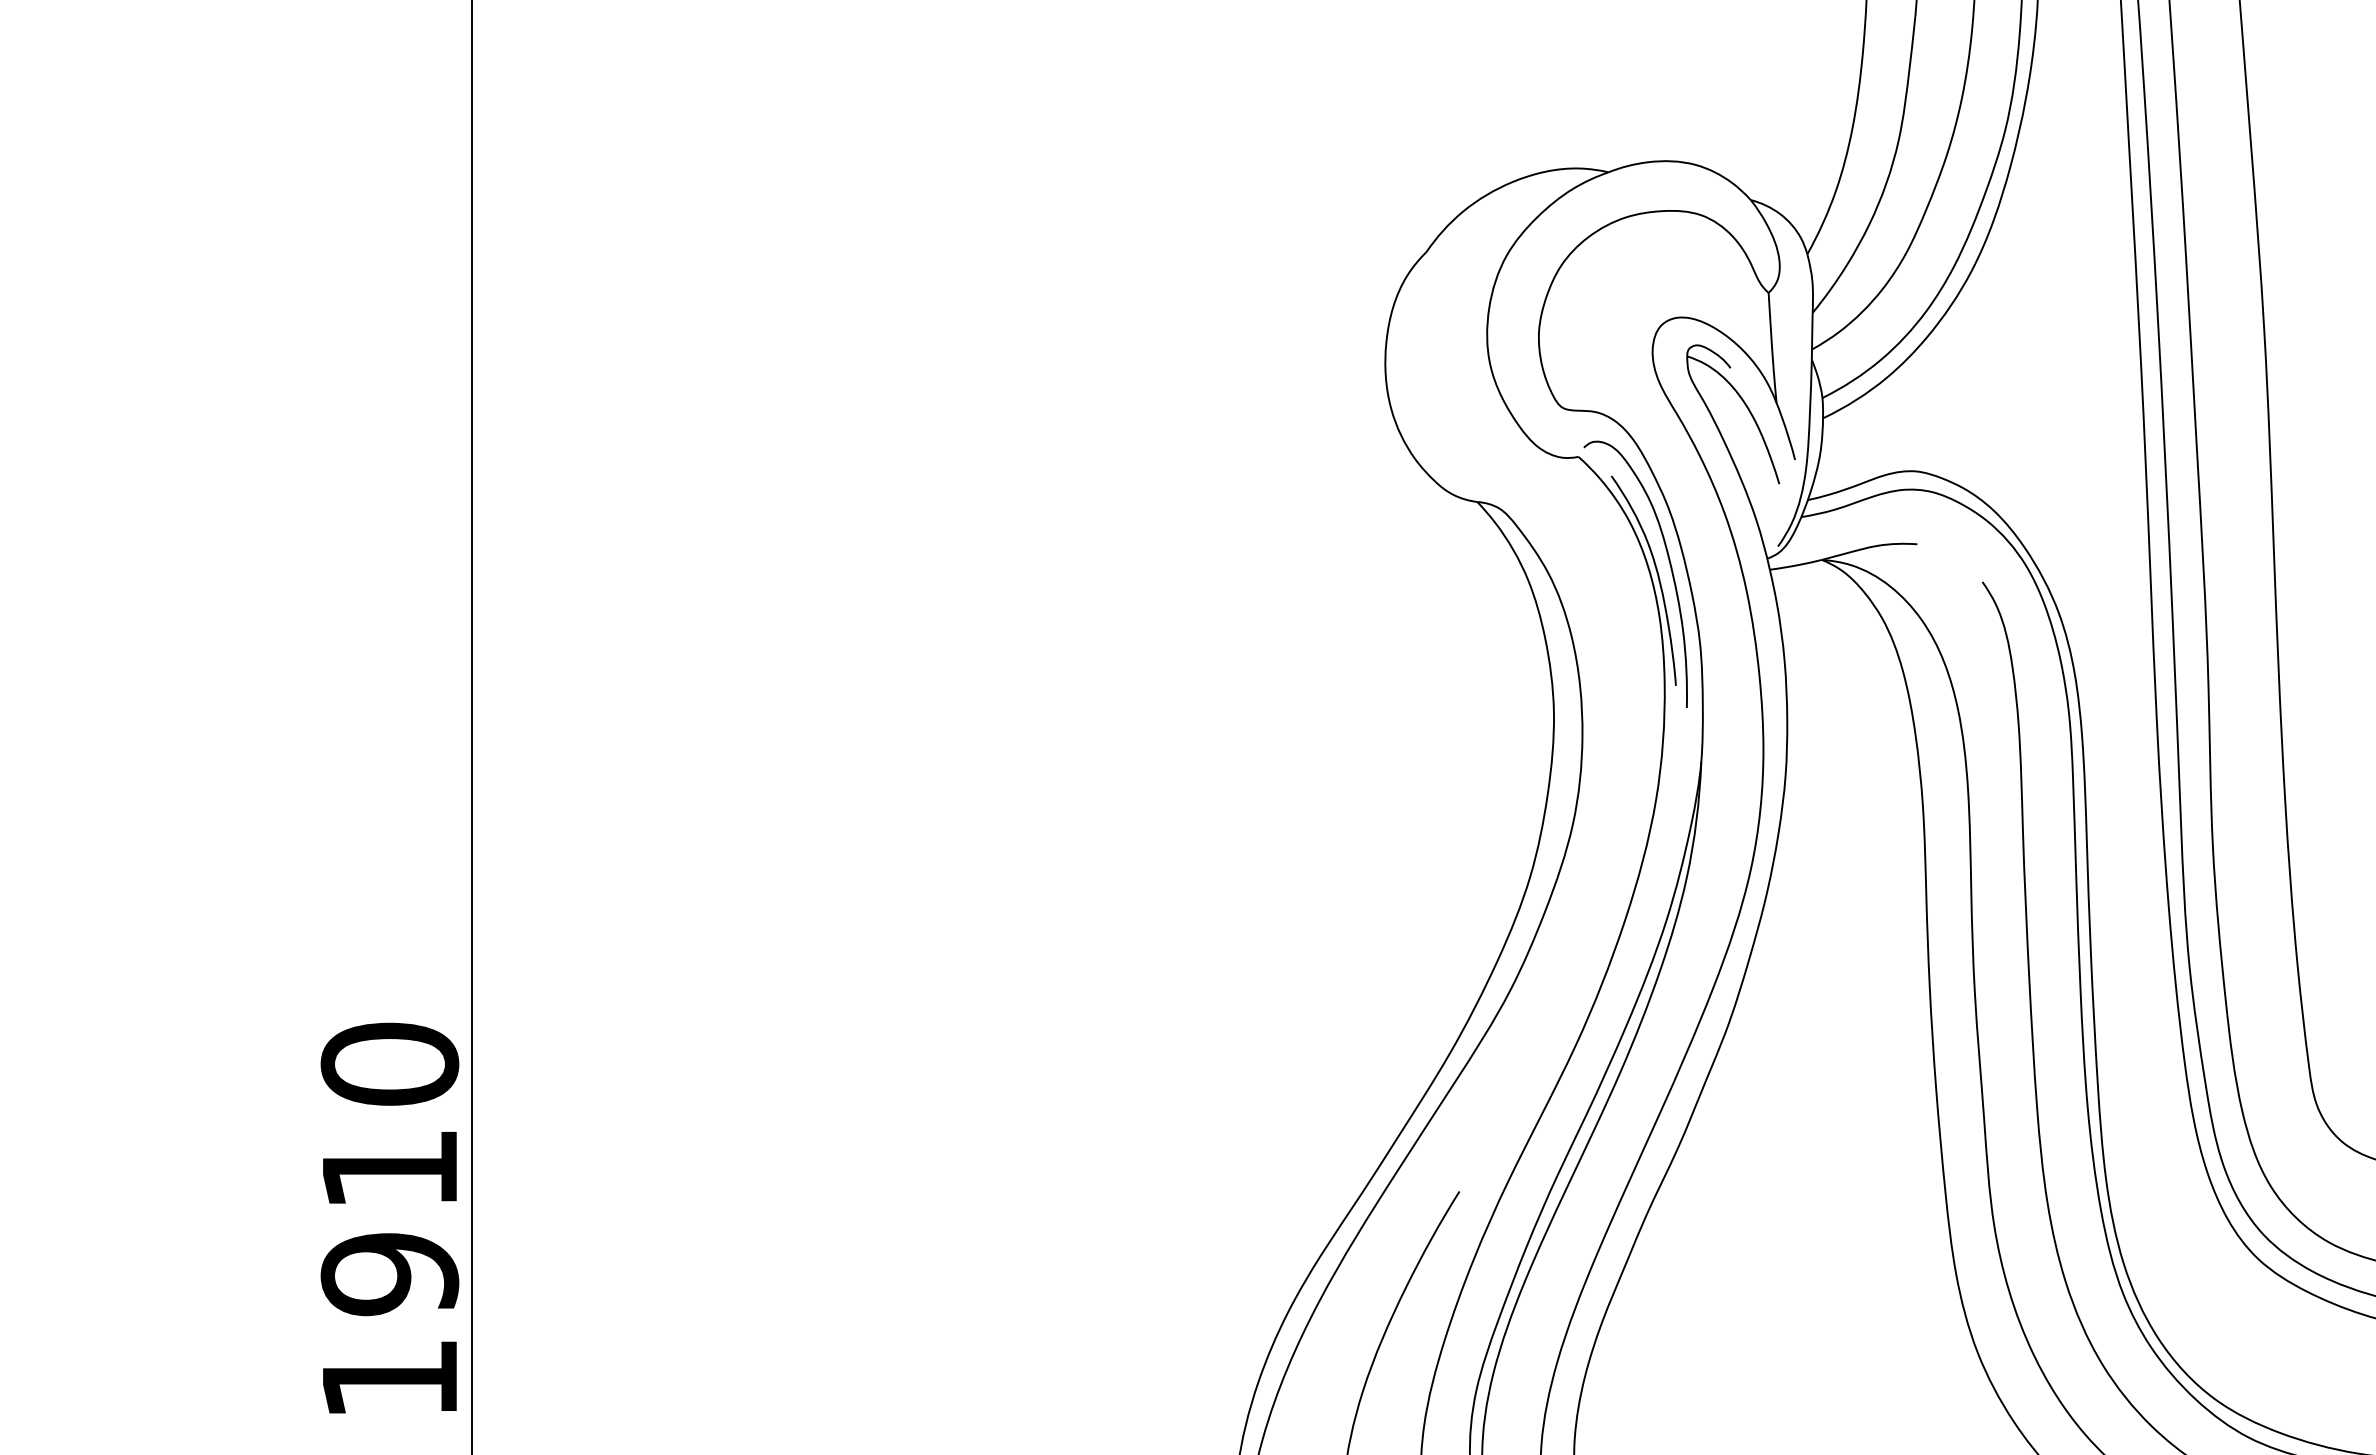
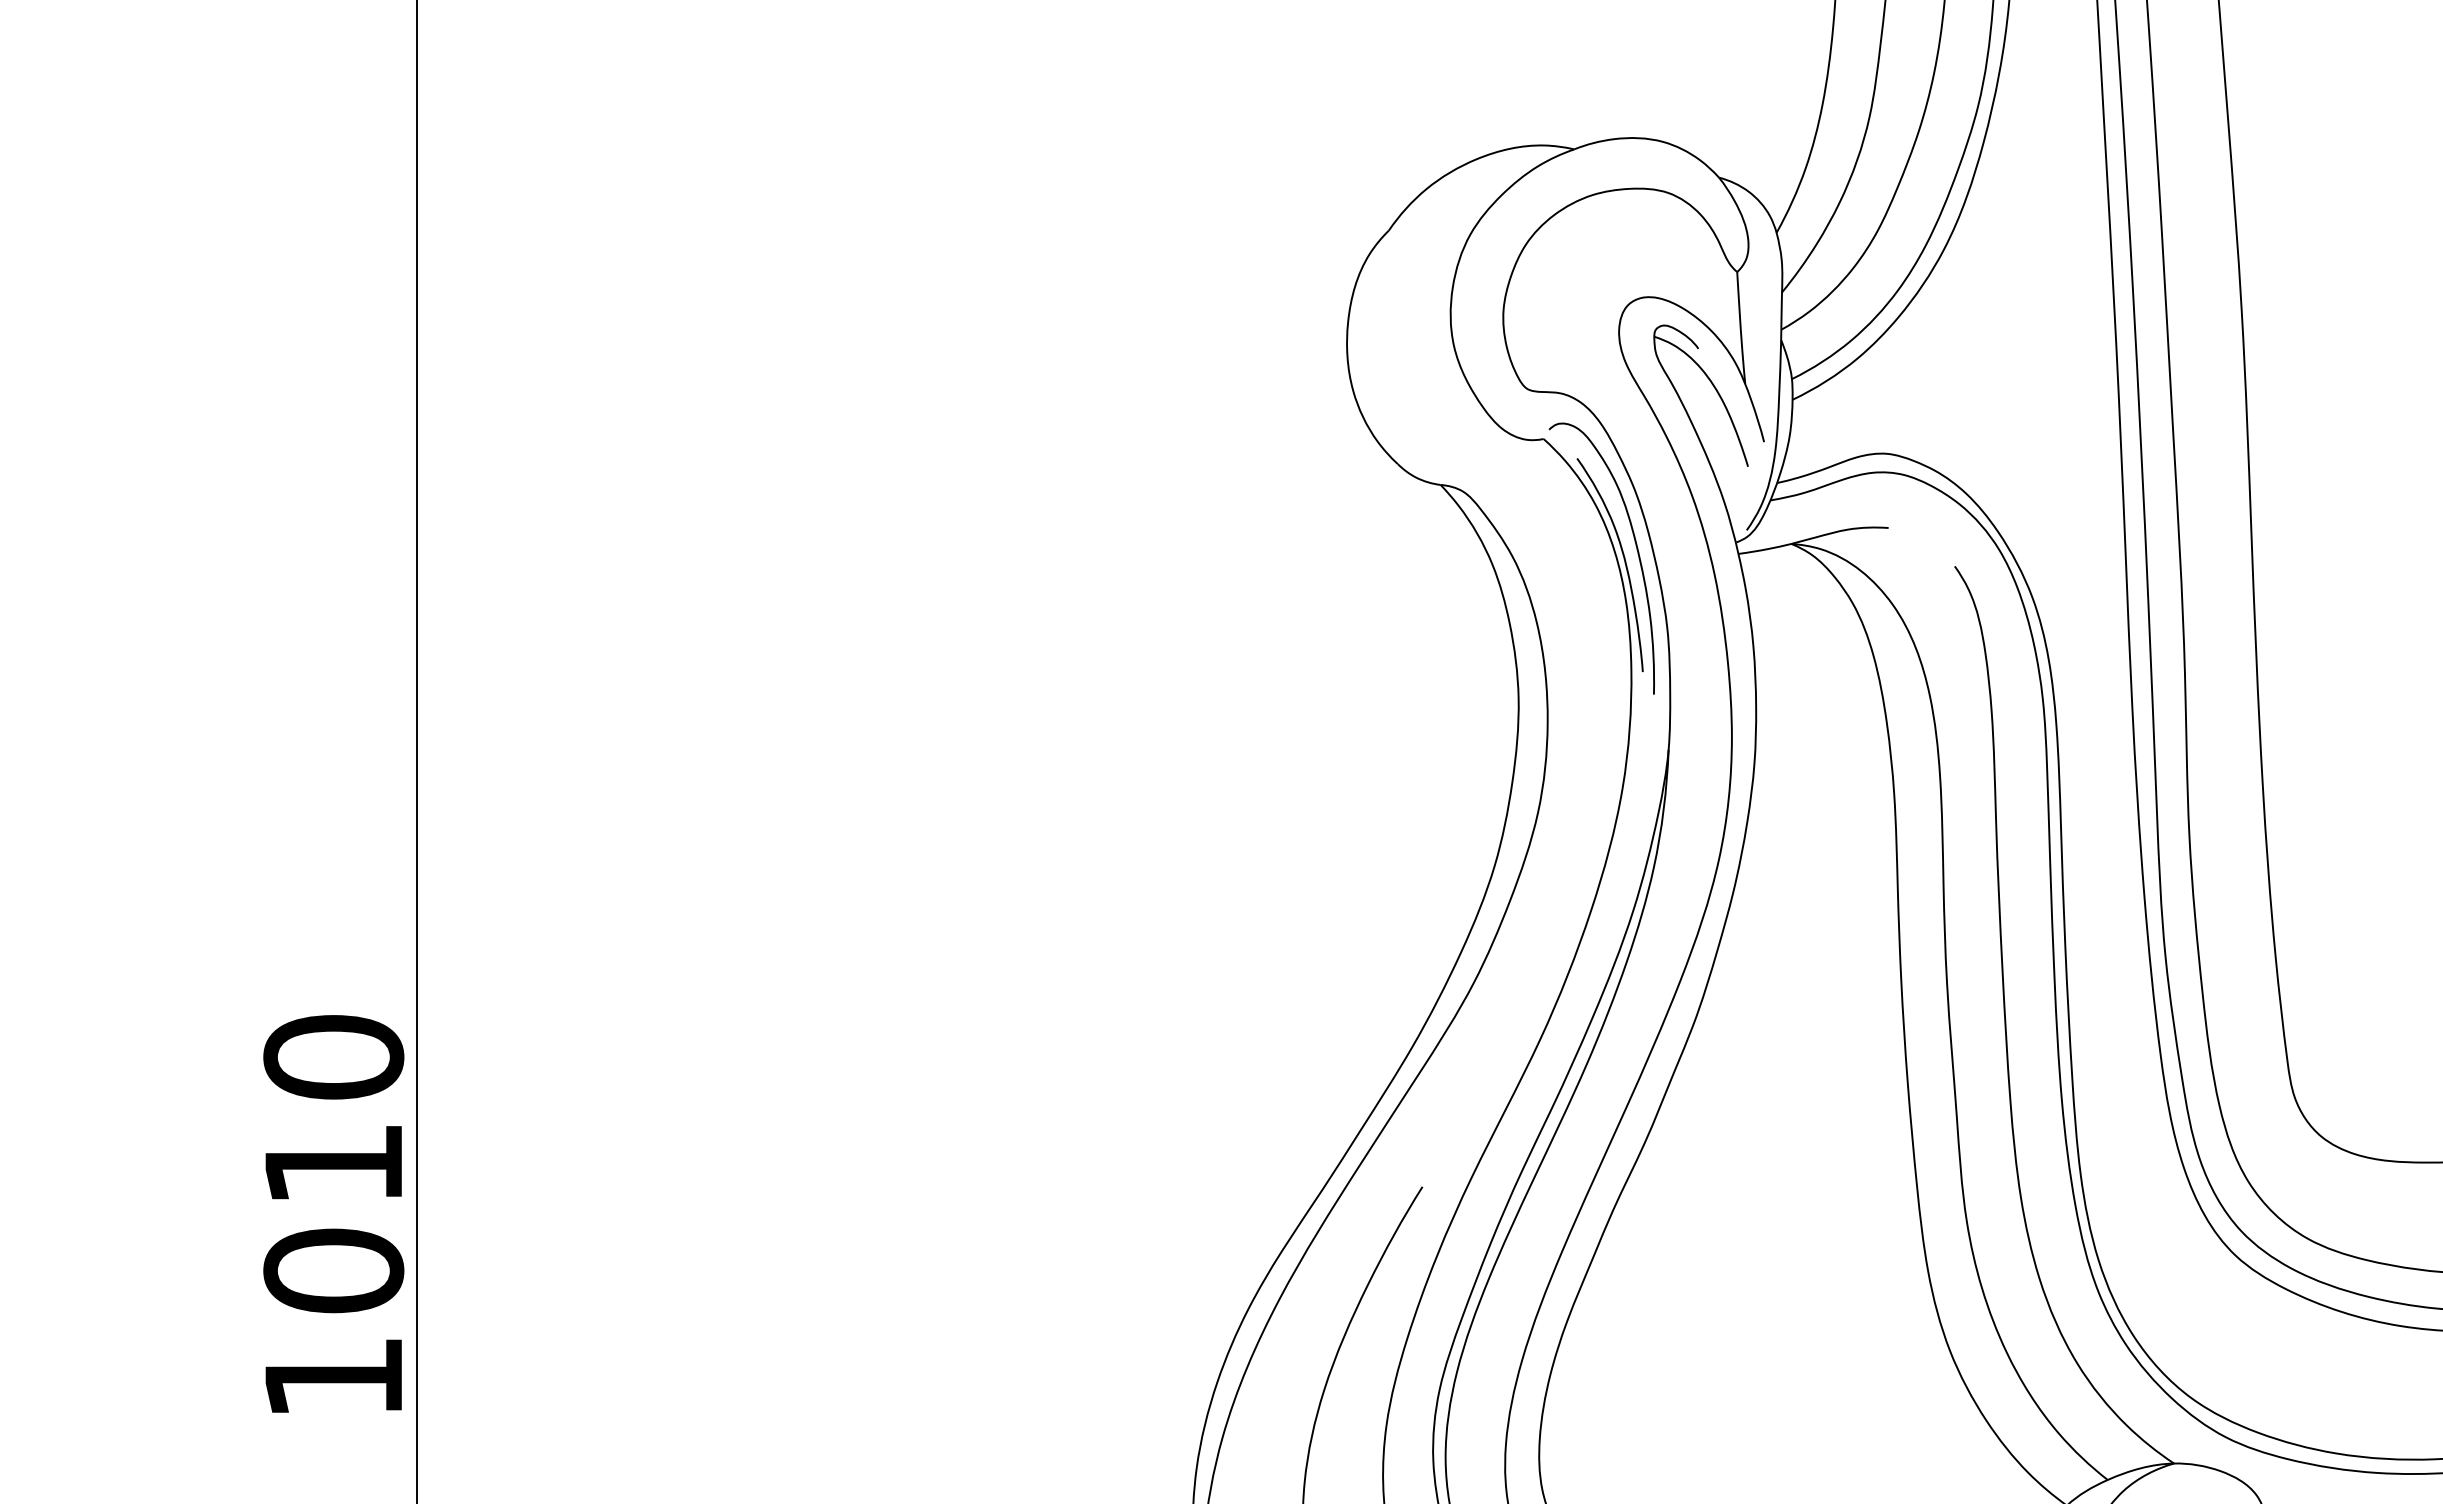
text: (389, 1273) -> (333, 1270), 1910 -> 1010

